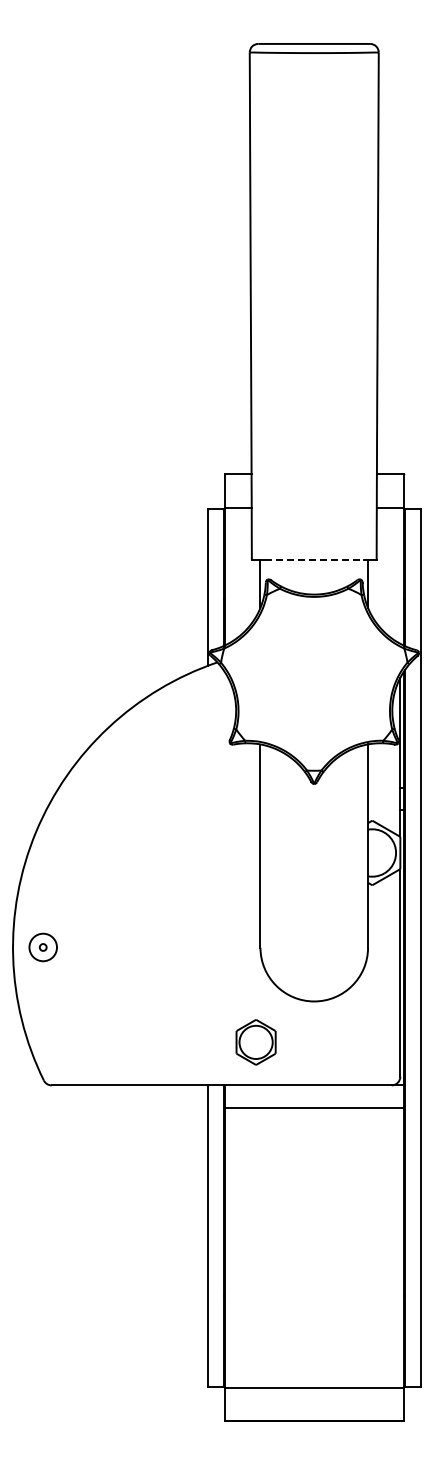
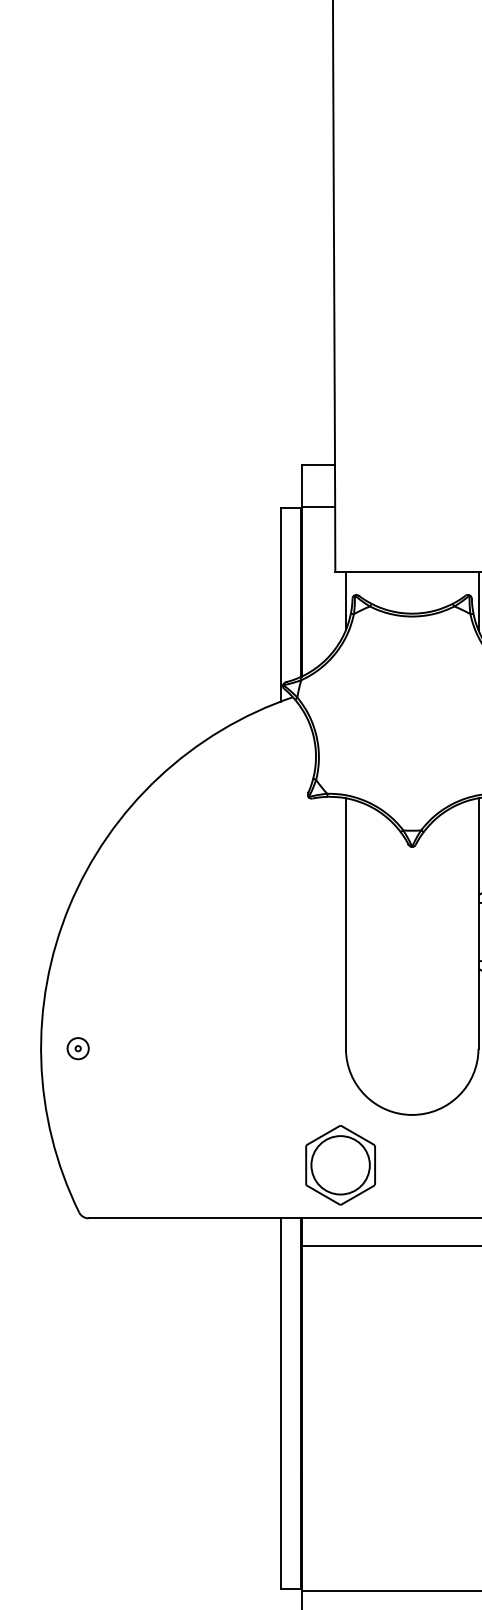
line: (314, 560) -> (412, 571), dashed -> solid
part: (42, 947) -> (77, 1048), size x0.62
part: (255, 1042) -> (339, 1165), size x1.43

